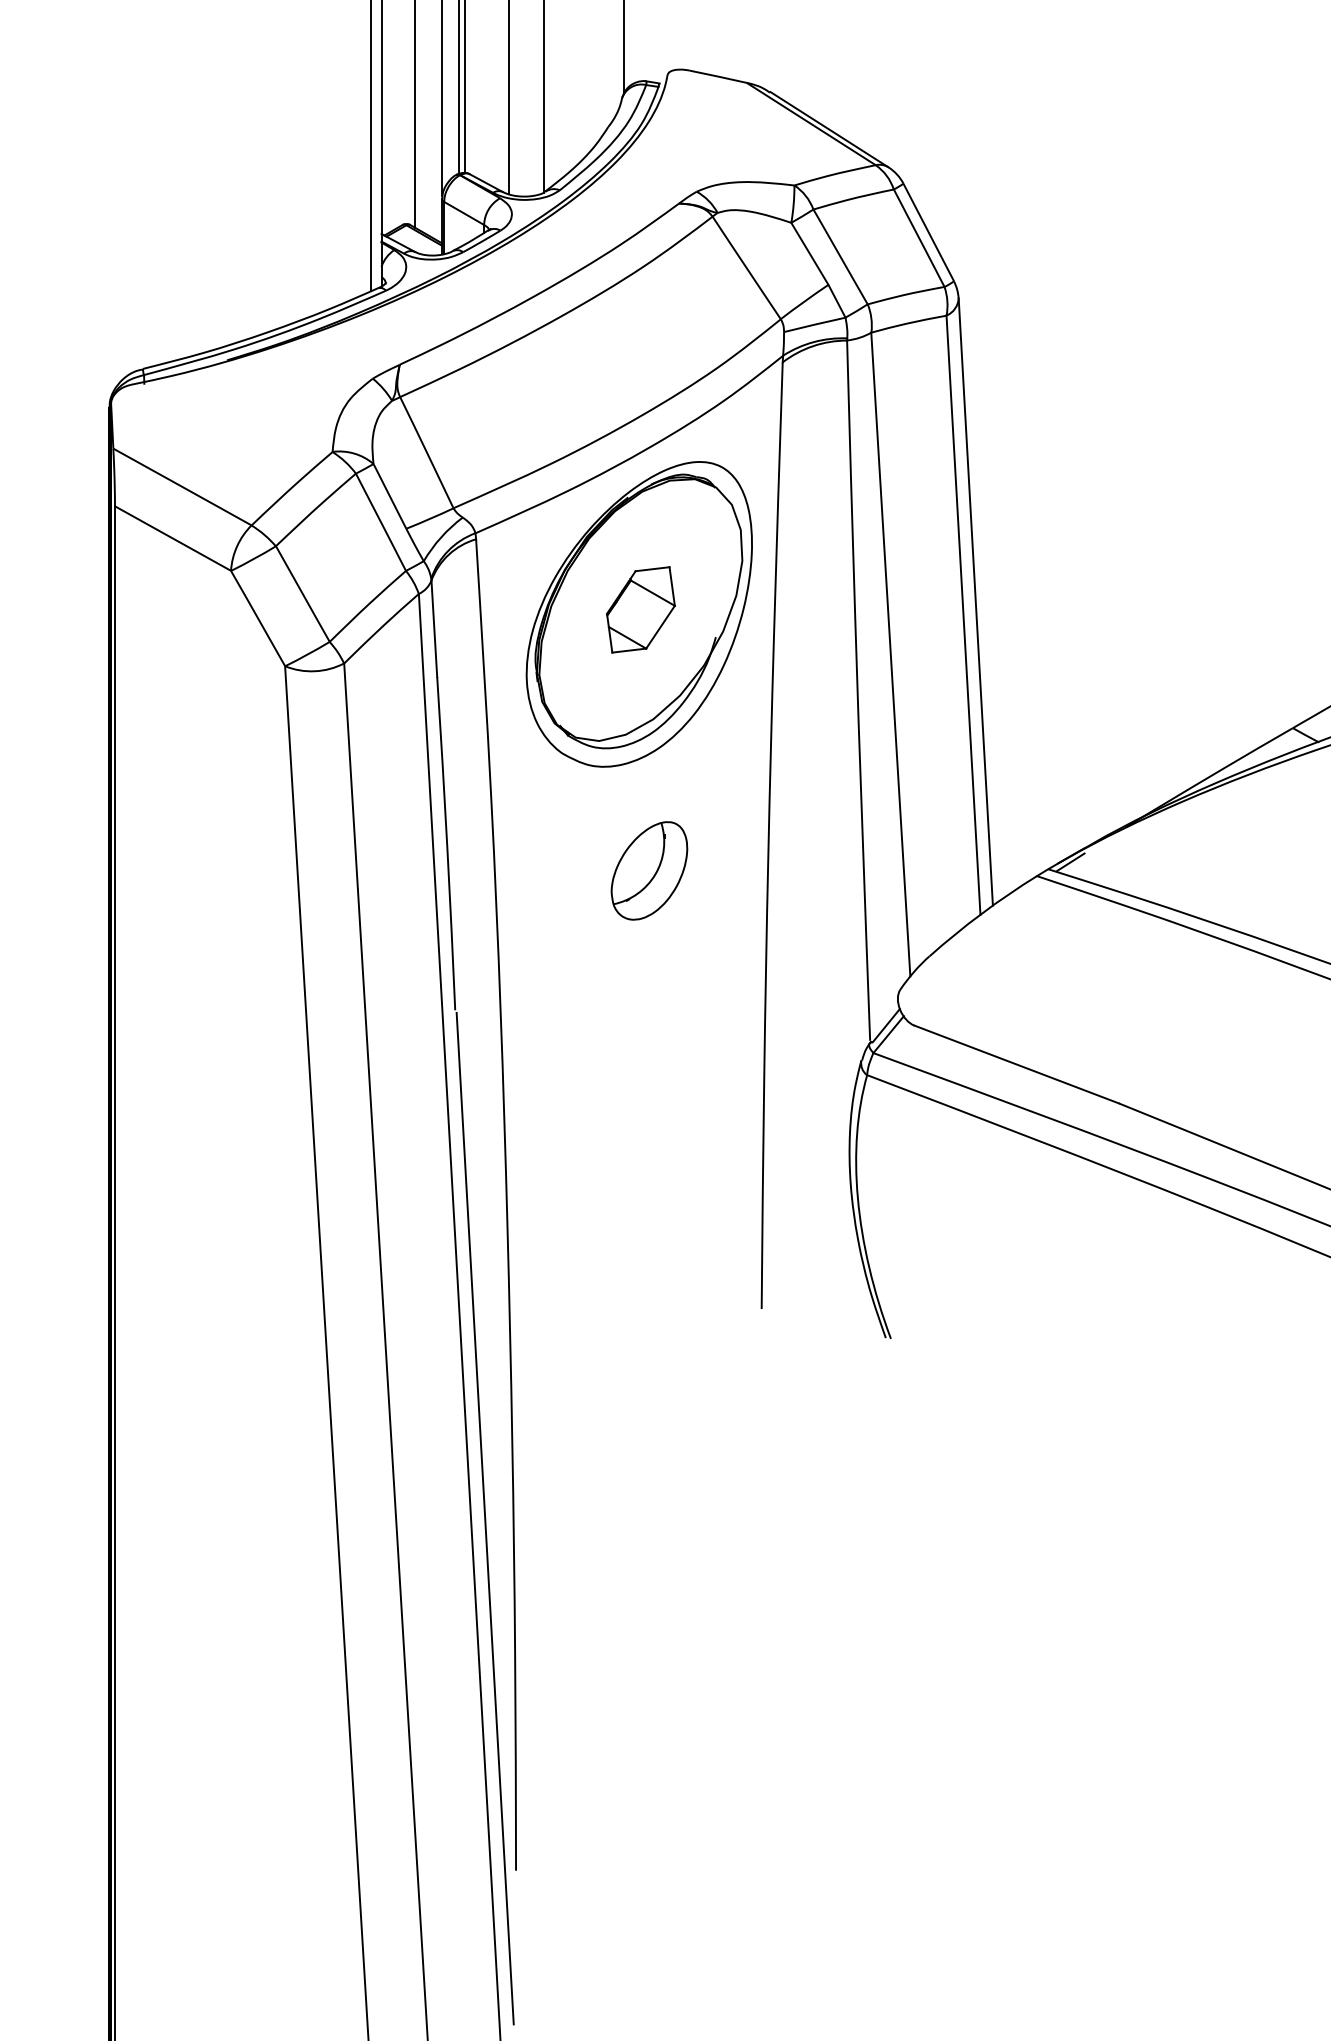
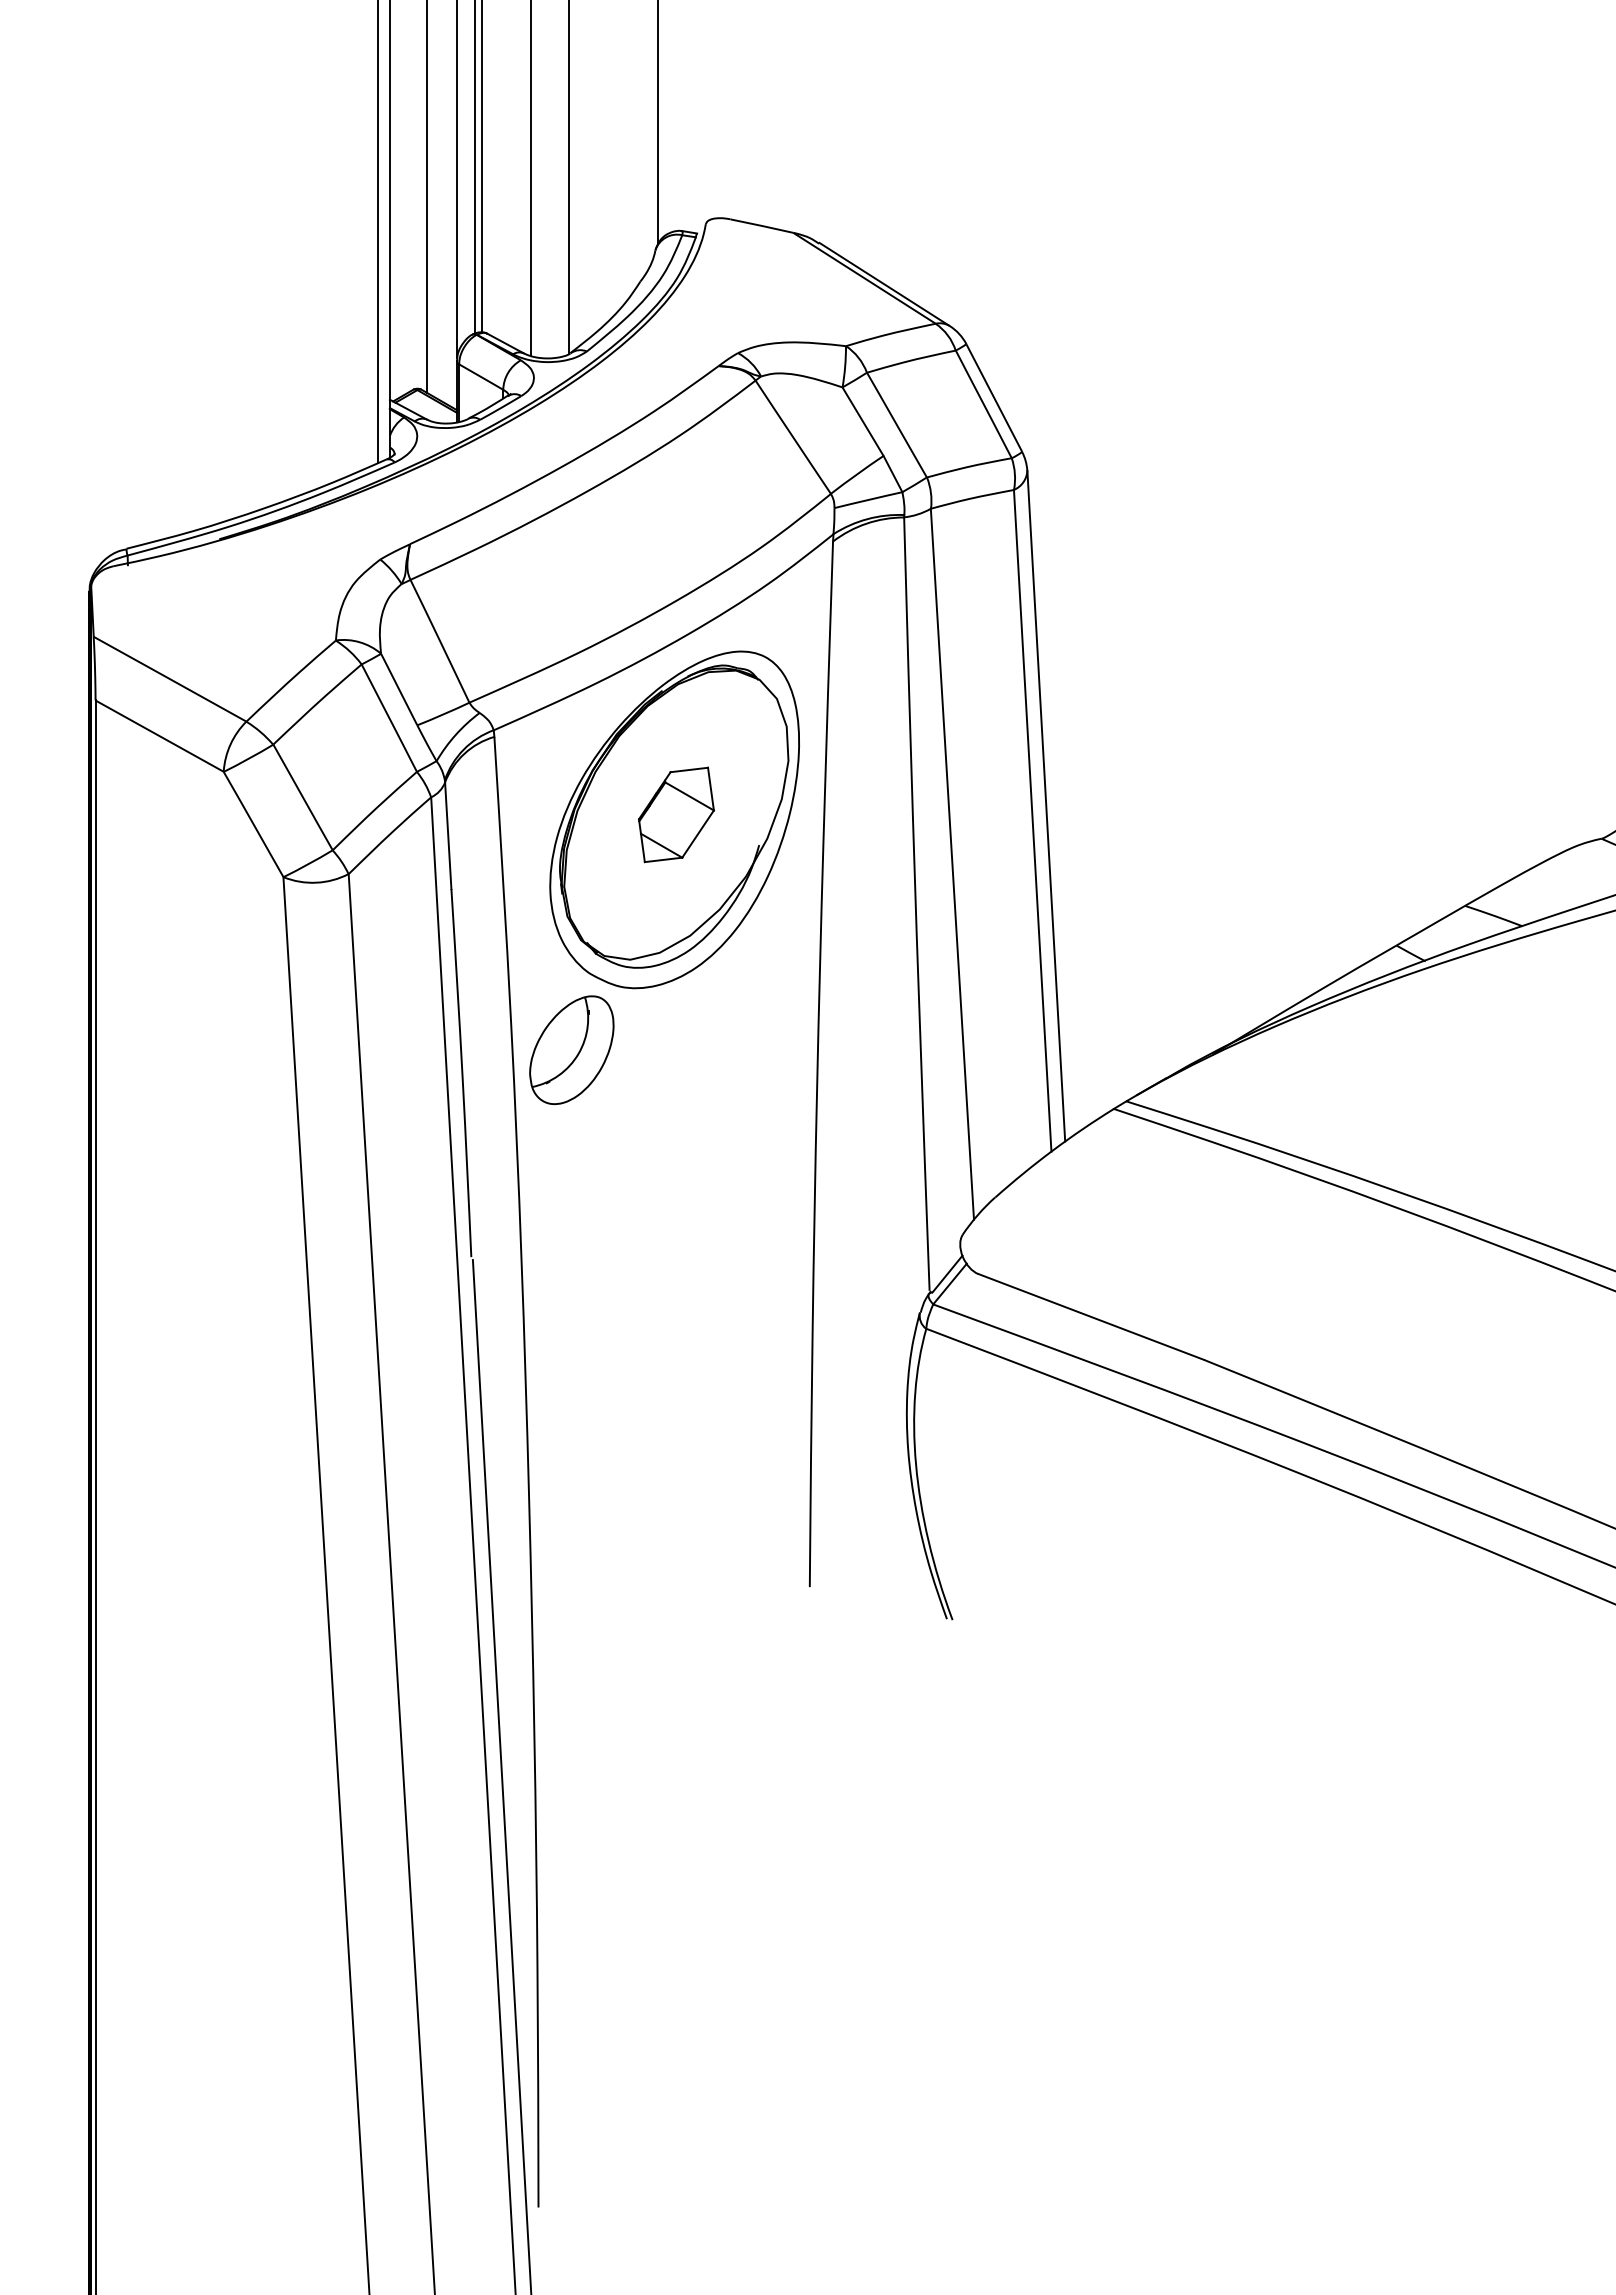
line: (1070, 862) -> (1150, 1093), removed
part: (649, 870) -> (571, 1049), moved

